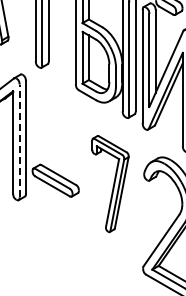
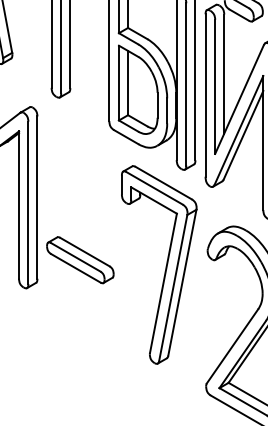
line: (19, 140) -> (28, 202), dashed -> solid
part: (110, 183) -> (159, 264), size x1.43

